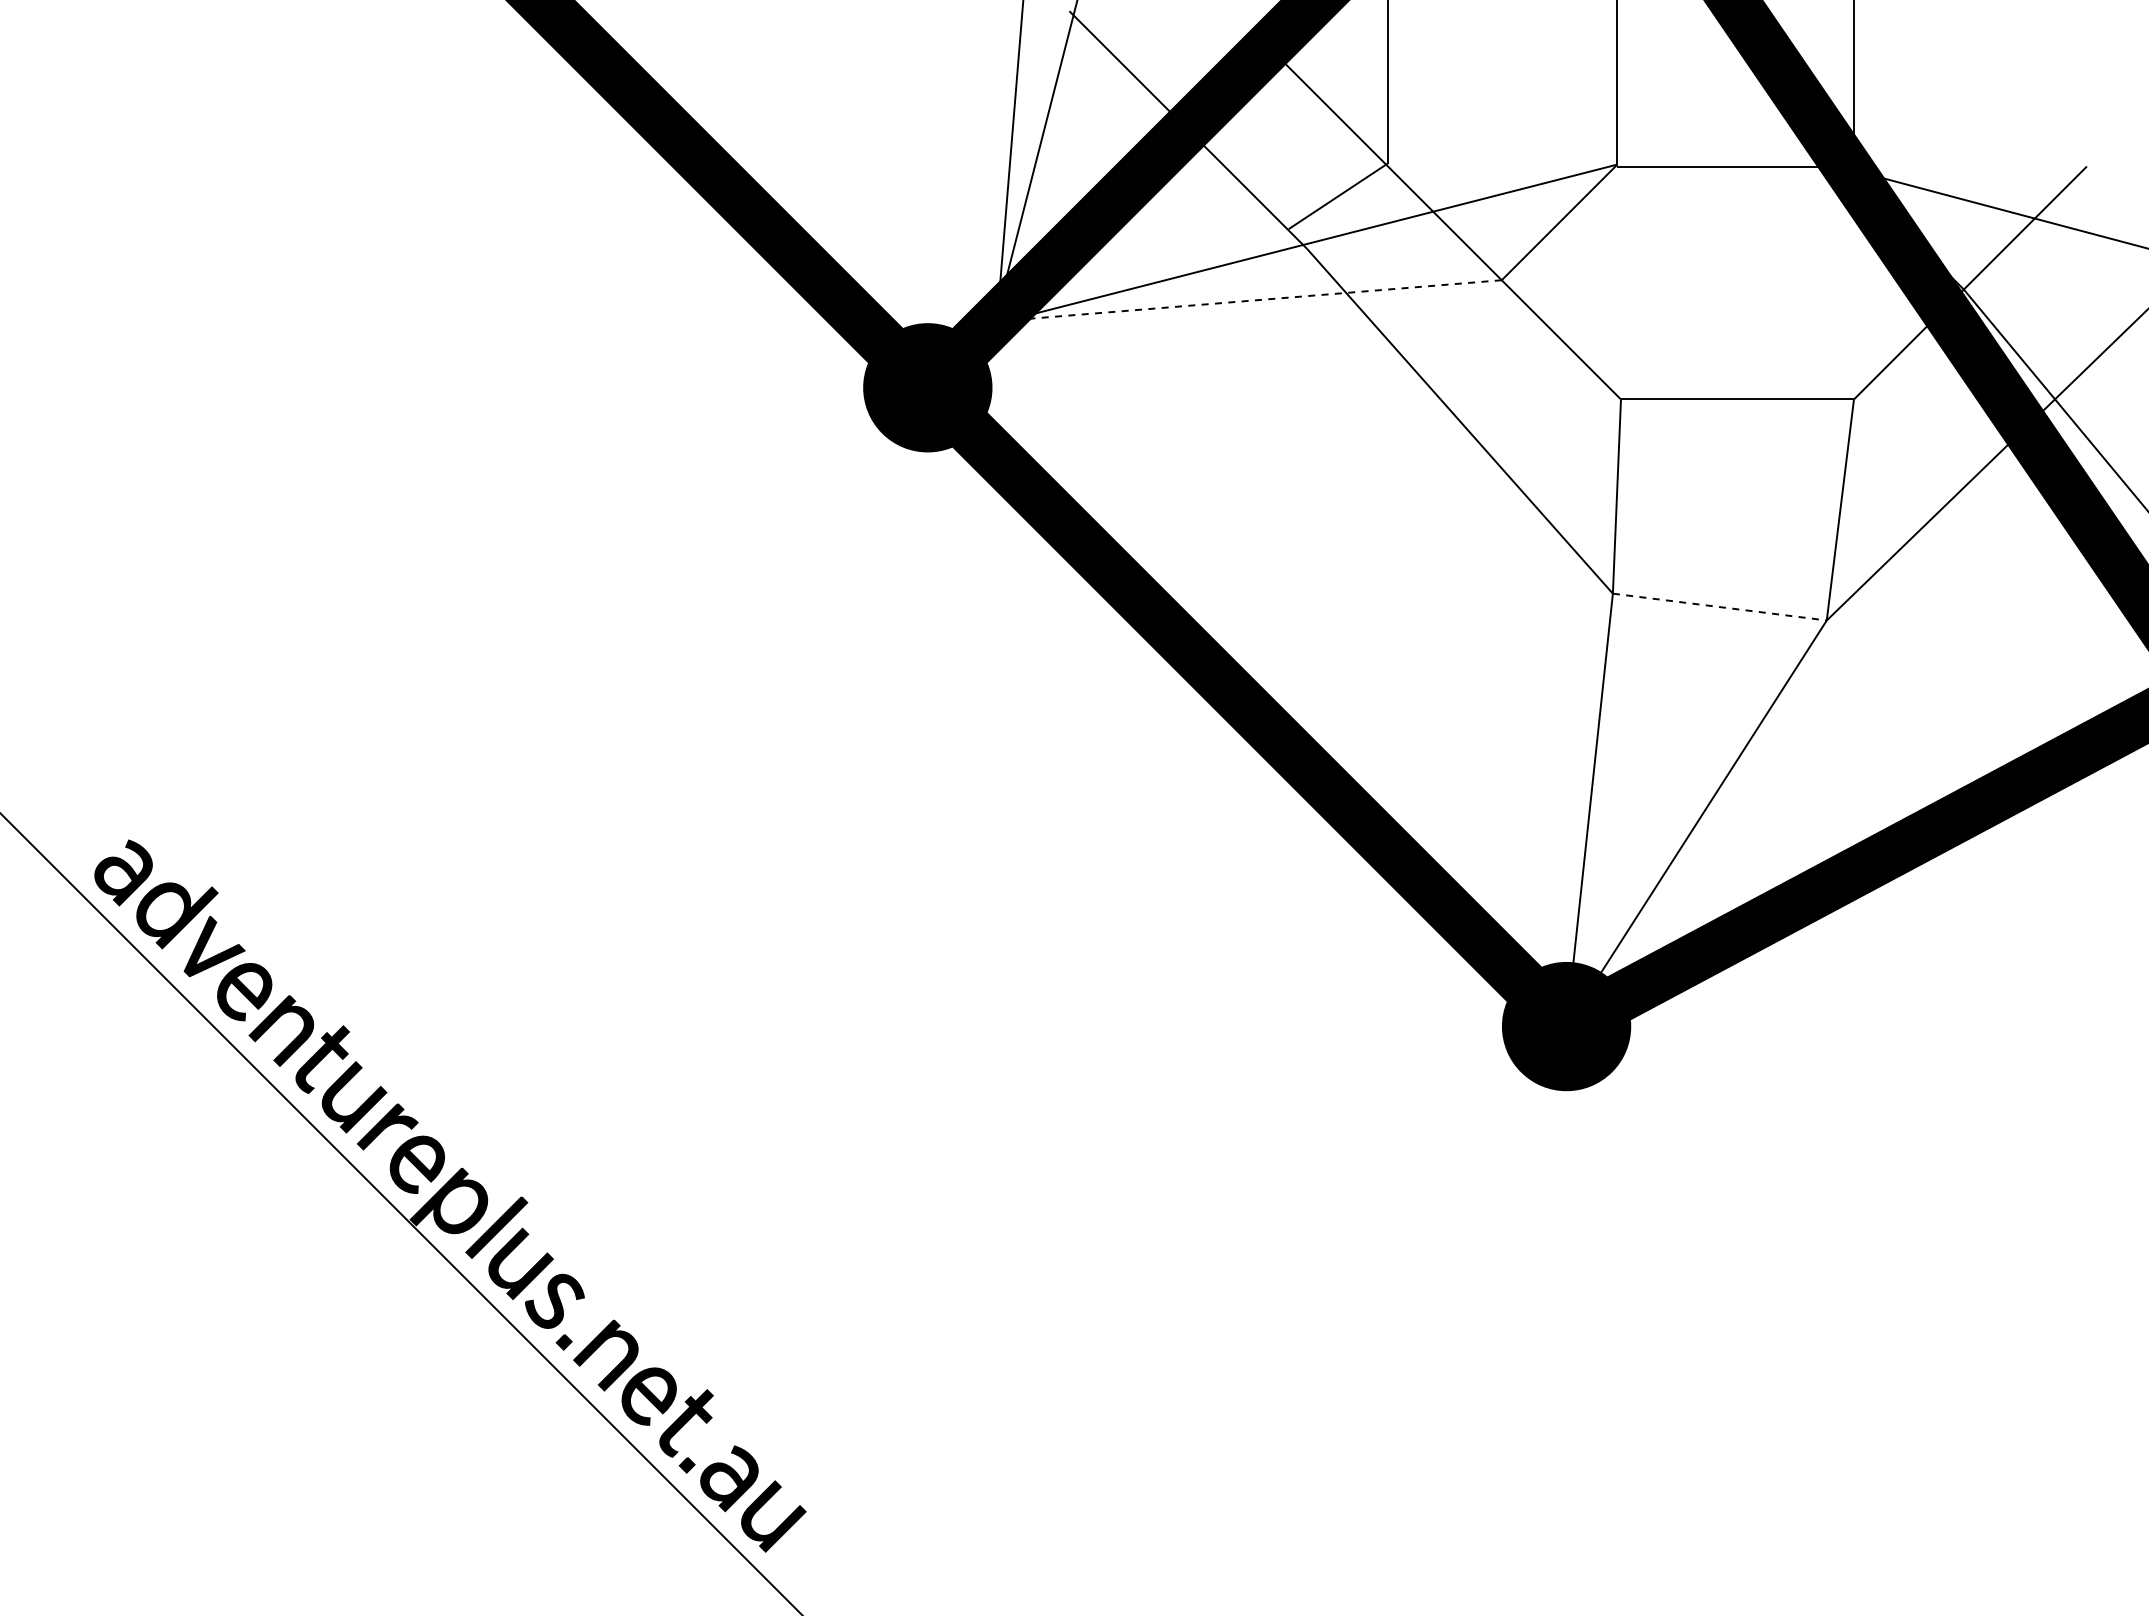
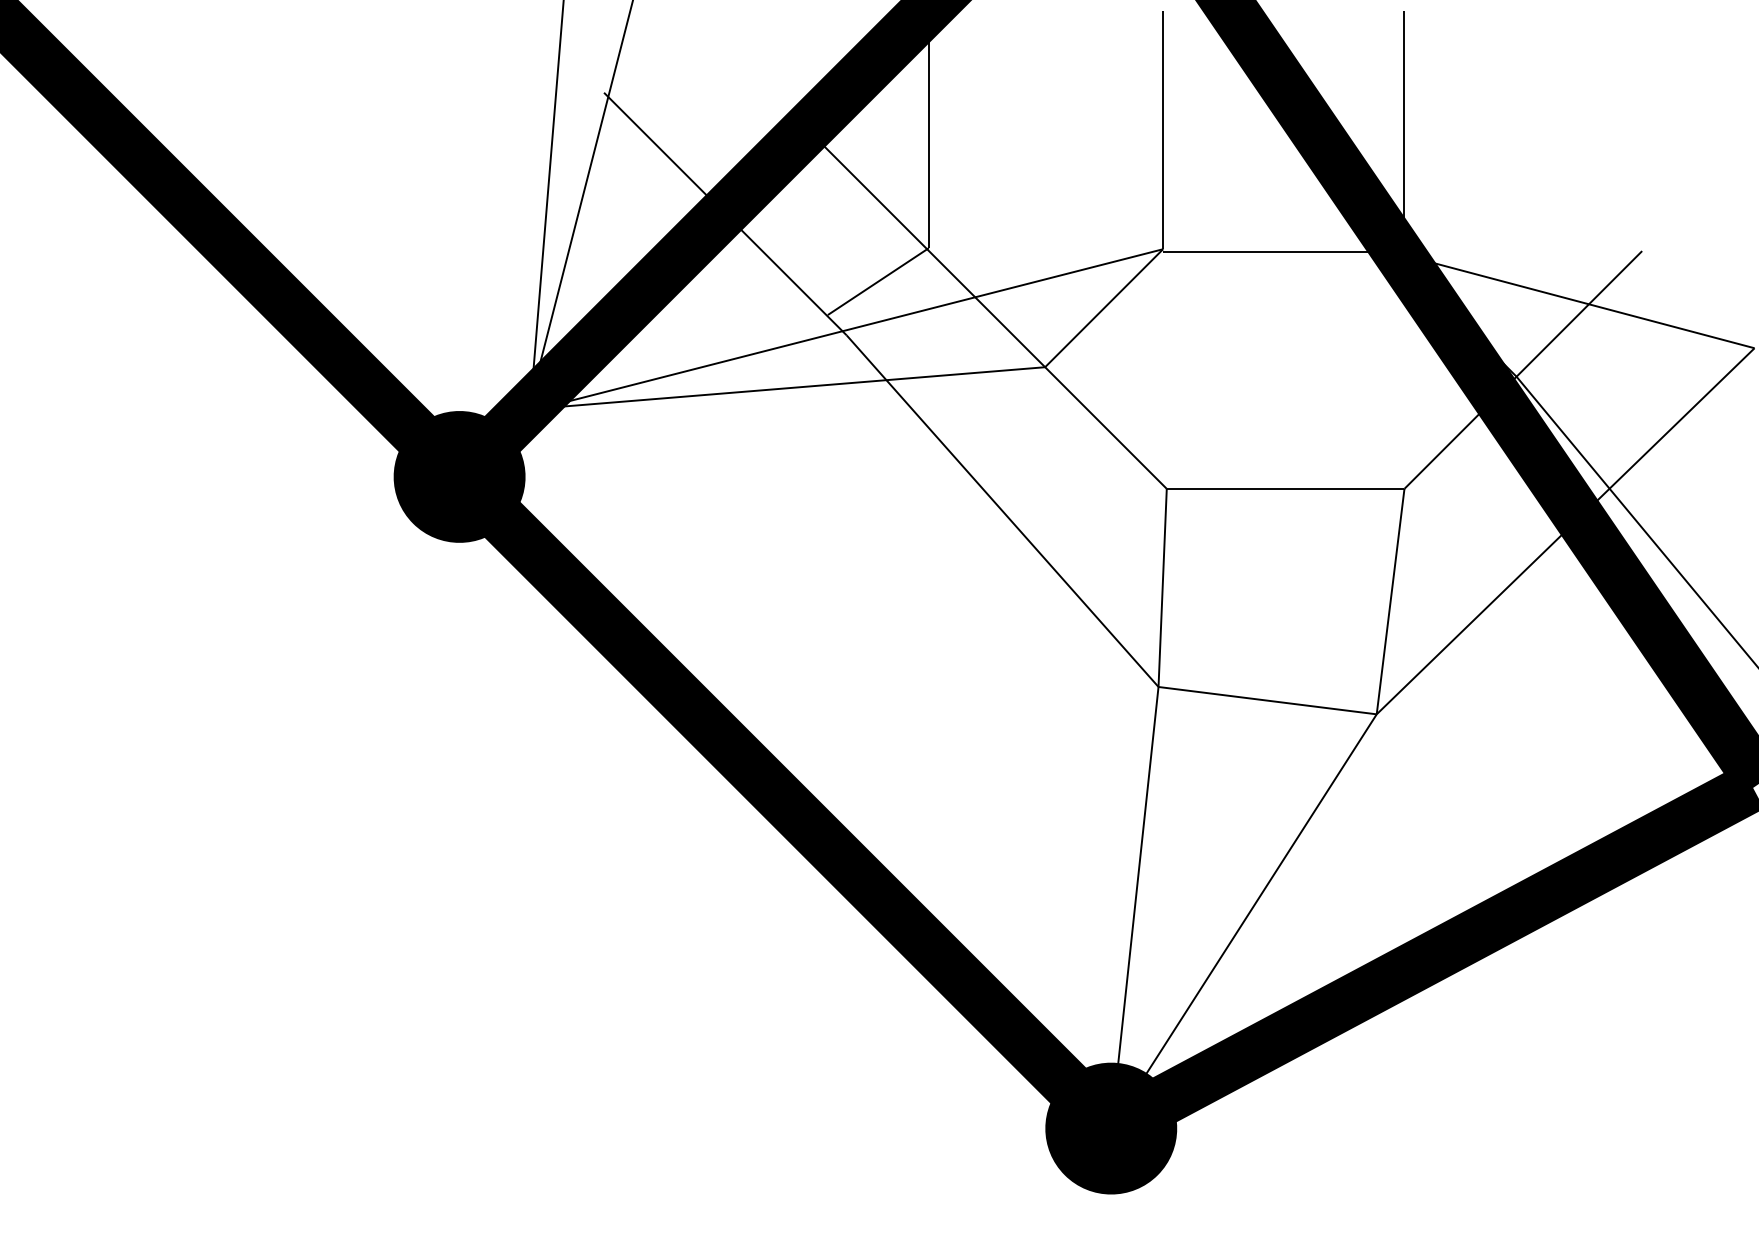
line: (1254, 300) -> (792, 387), dashed -> solid
line: (1719, 607) -> (1267, 701), dashed -> solid

